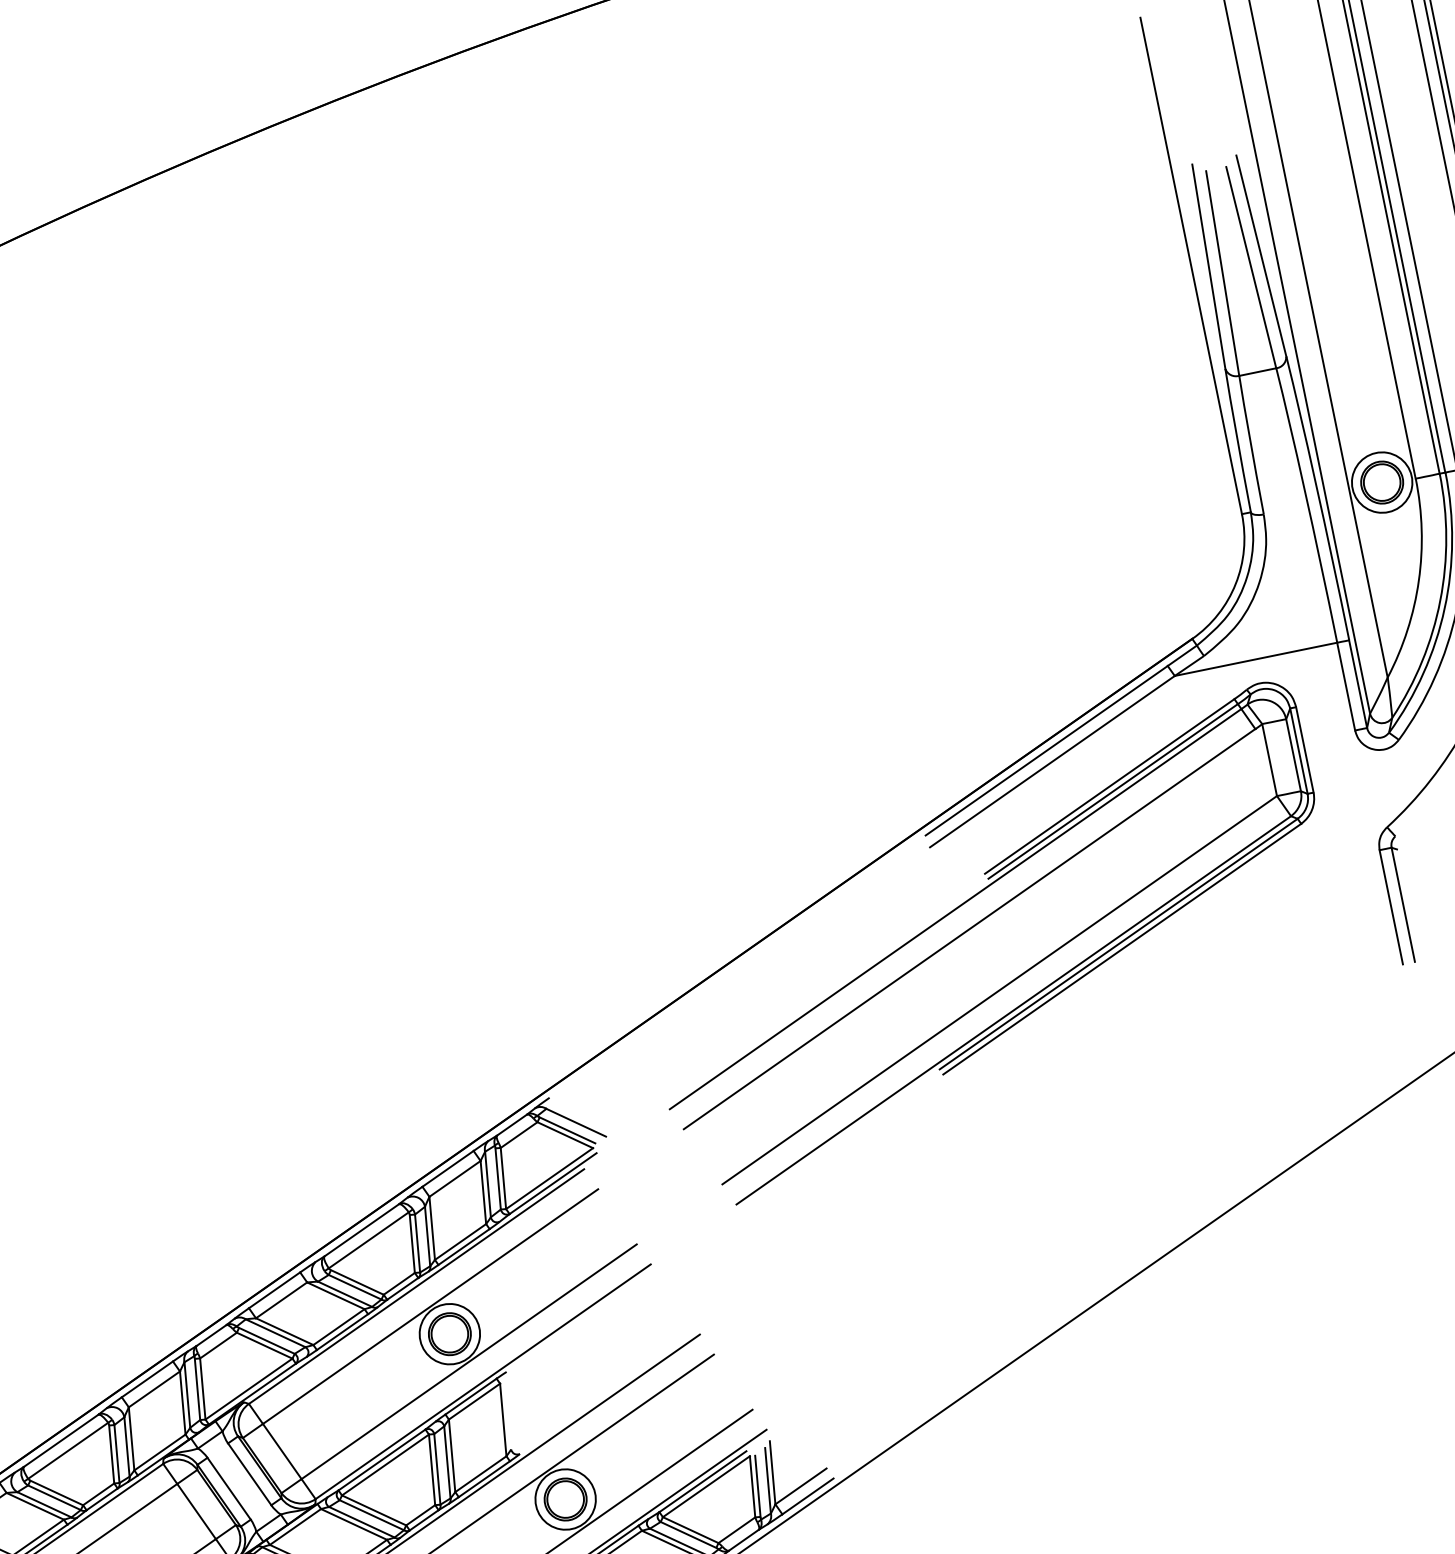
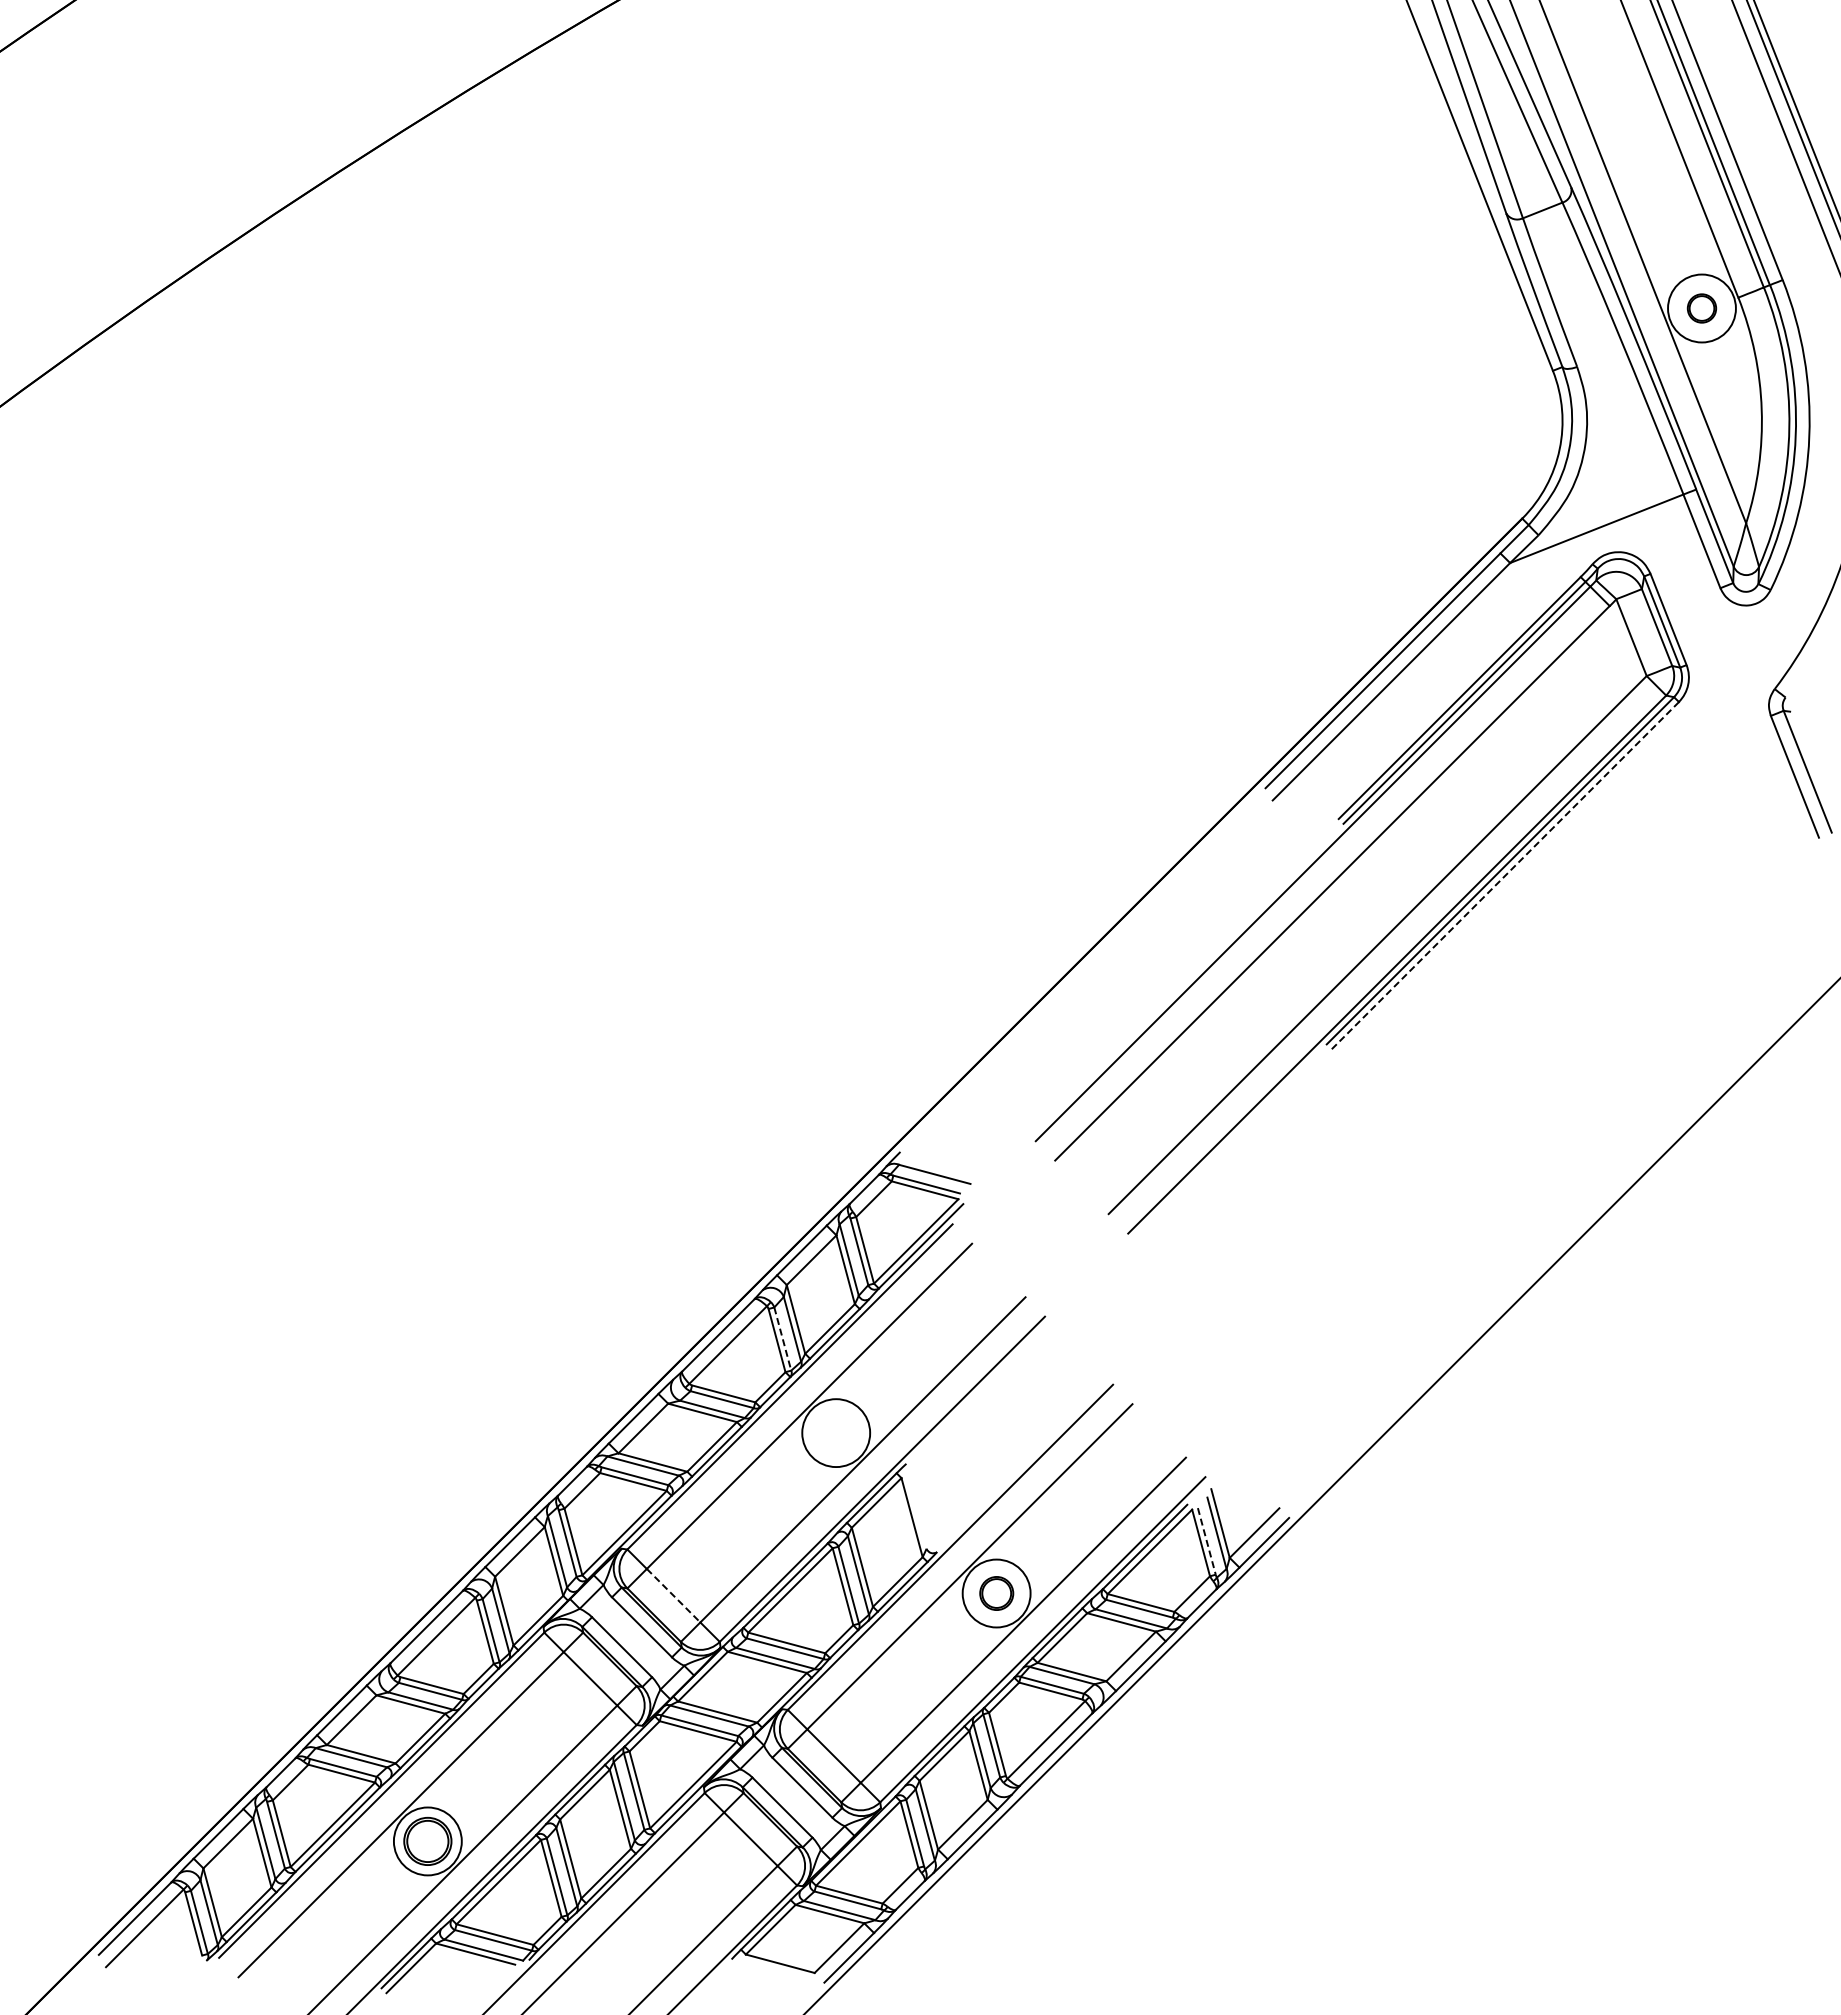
part: (1381, 482) -> (1701, 308), size x0.6
line: (1122, 949) -> (1505, 875), solid -> dashed
line: (417, 1243) -> (782, 1339), solid -> dashed
part: (449, 1333) -> (835, 1432), removed
line: (282, 1451) -> (673, 1595), solid -> dashed
line: (757, 1486) -> (1206, 1541), solid -> dashed
part: (565, 1499) -> (996, 1593), size x0.7

